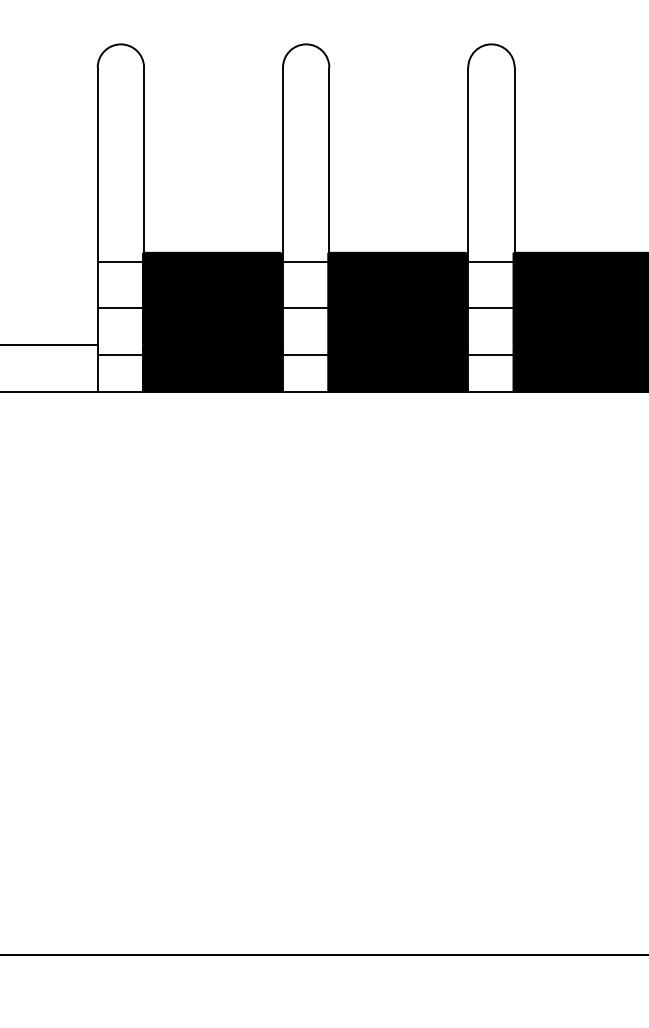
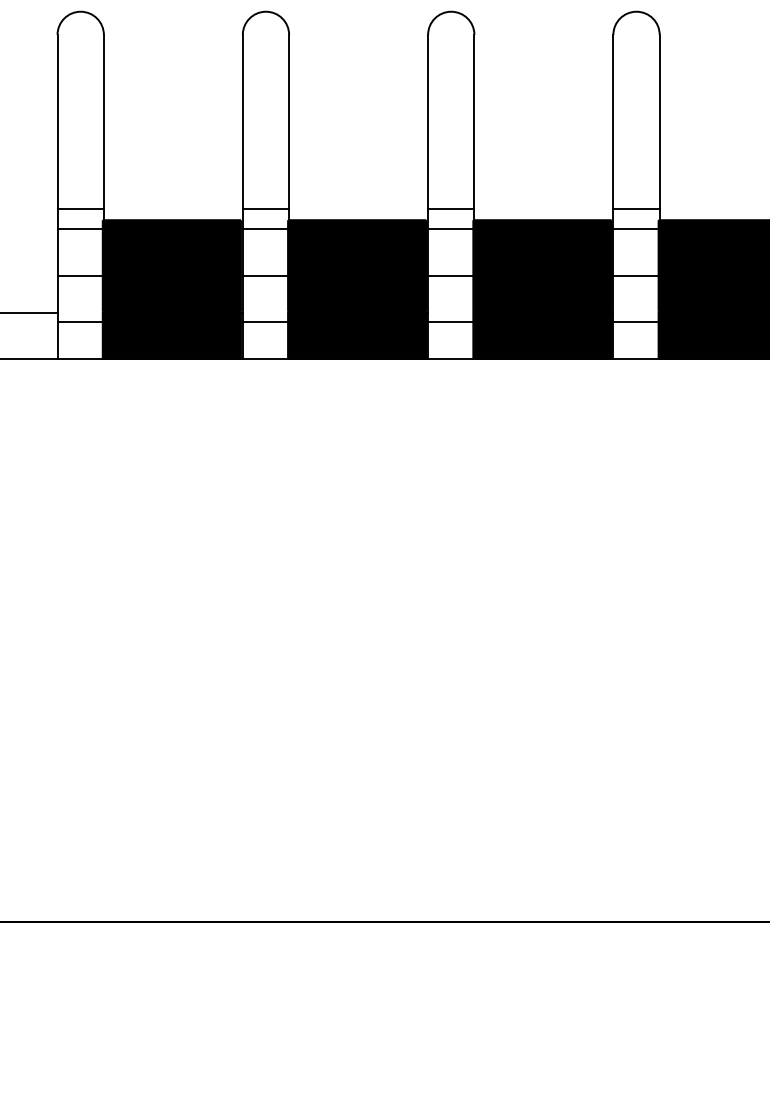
line: (120, 241) -> (80, 208), added
line: (305, 241) -> (265, 208), added
line: (491, 241) -> (451, 208), added

